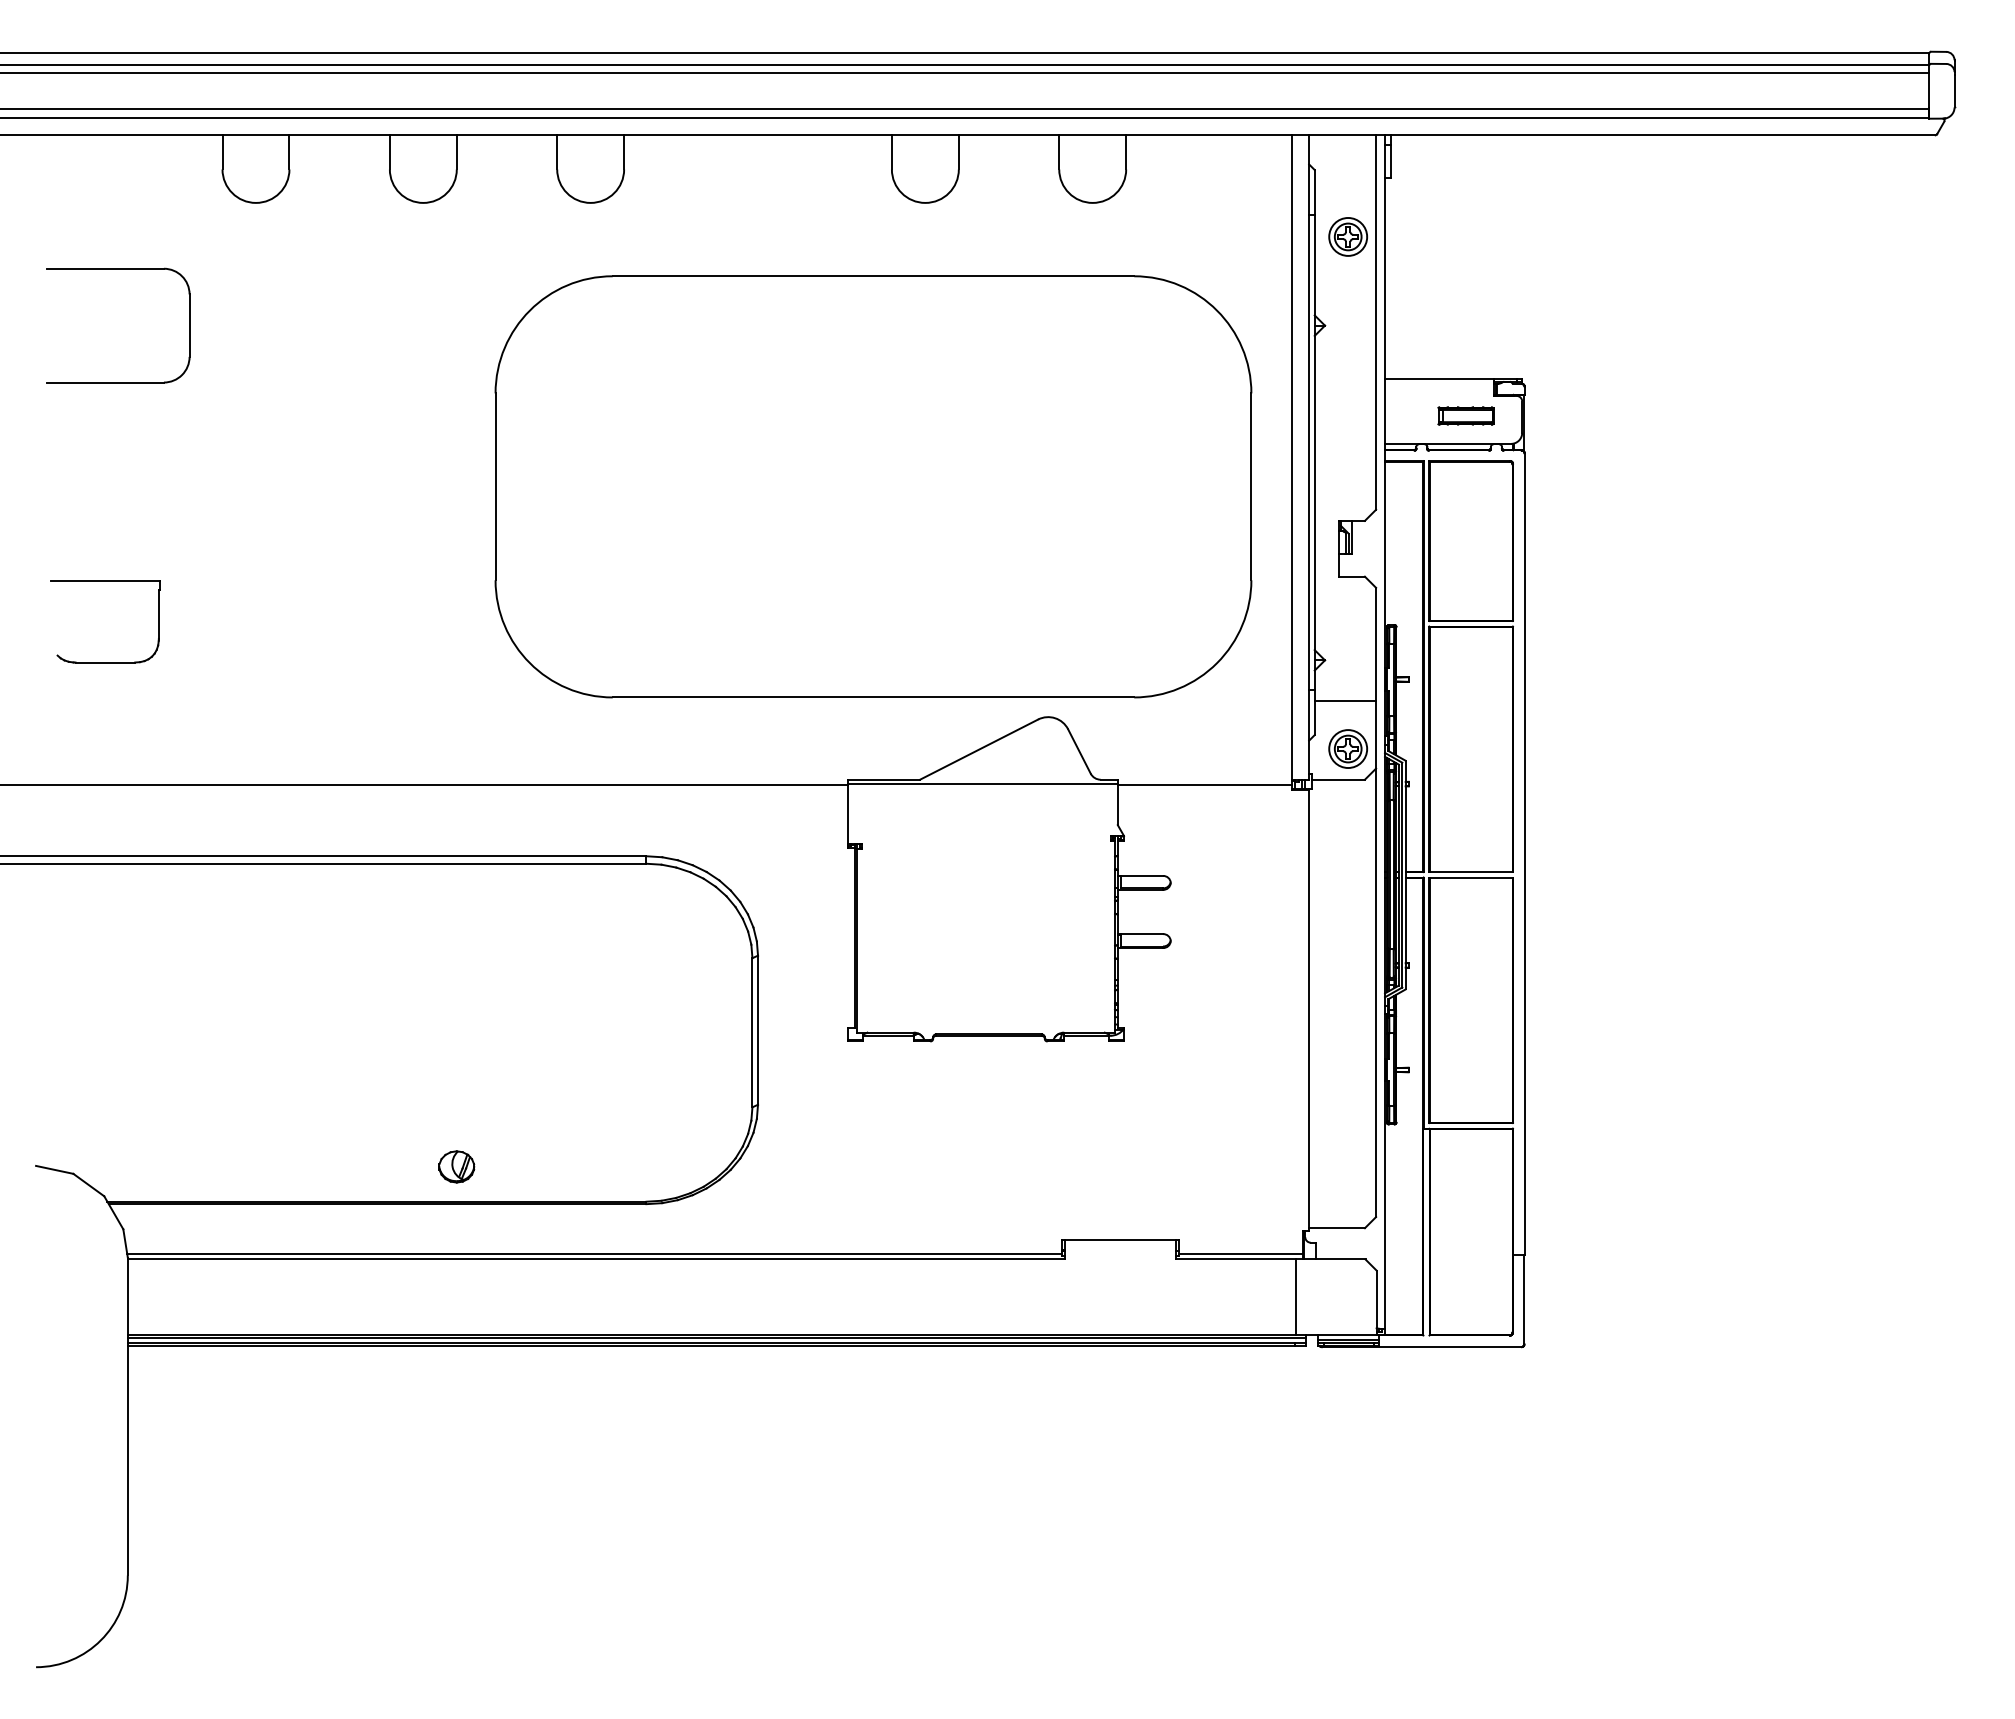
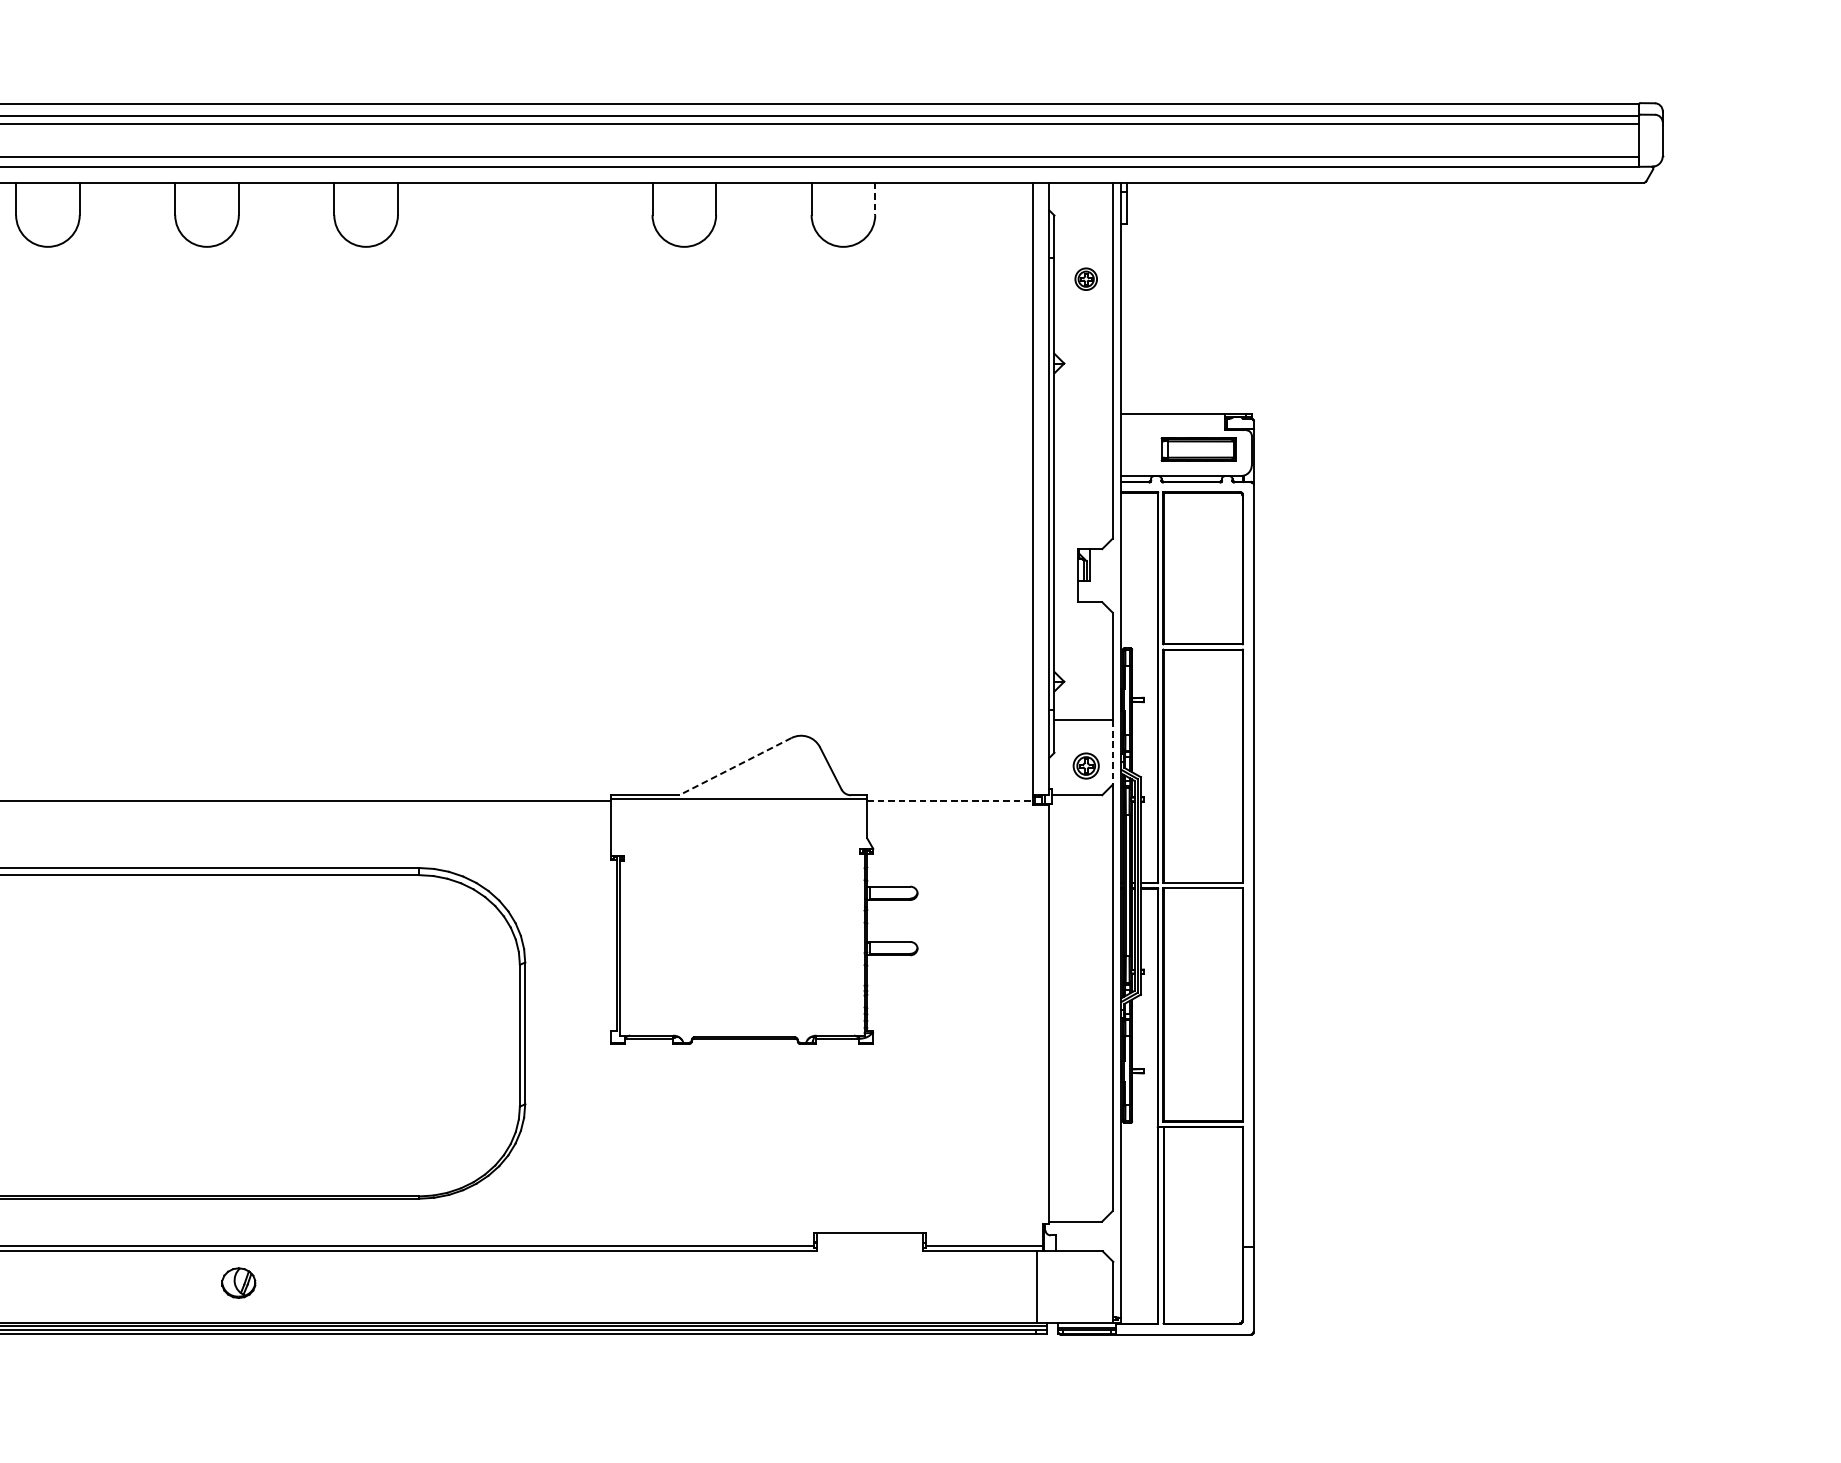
line: (1126, 152) -> (875, 198), solid -> dashed
part: (1347, 236) -> (1085, 278), size x0.6
part: (1465, 415) -> (1197, 448), size x1.4
part: (873, 486) -> (635, 516), removed
line: (1376, 734) -> (1113, 752), solid -> dashed
part: (1347, 748) -> (1085, 765), size x0.7
line: (978, 749) -> (734, 766), solid -> dashed
line: (1205, 785) -> (950, 800), solid -> dashed
part: (456, 1166) -> (238, 1282), moved

